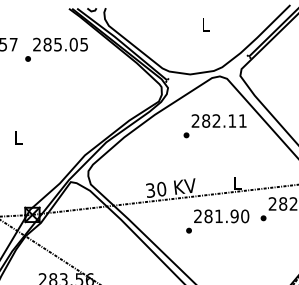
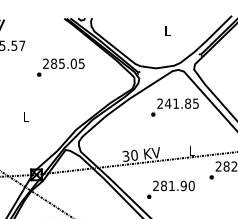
text: (56, 49) -> (60, 67), moved
text: (223, 120) -> (181, 103), 282.11 -> 241.85
text: (217, 221) -> (170, 189), moved

